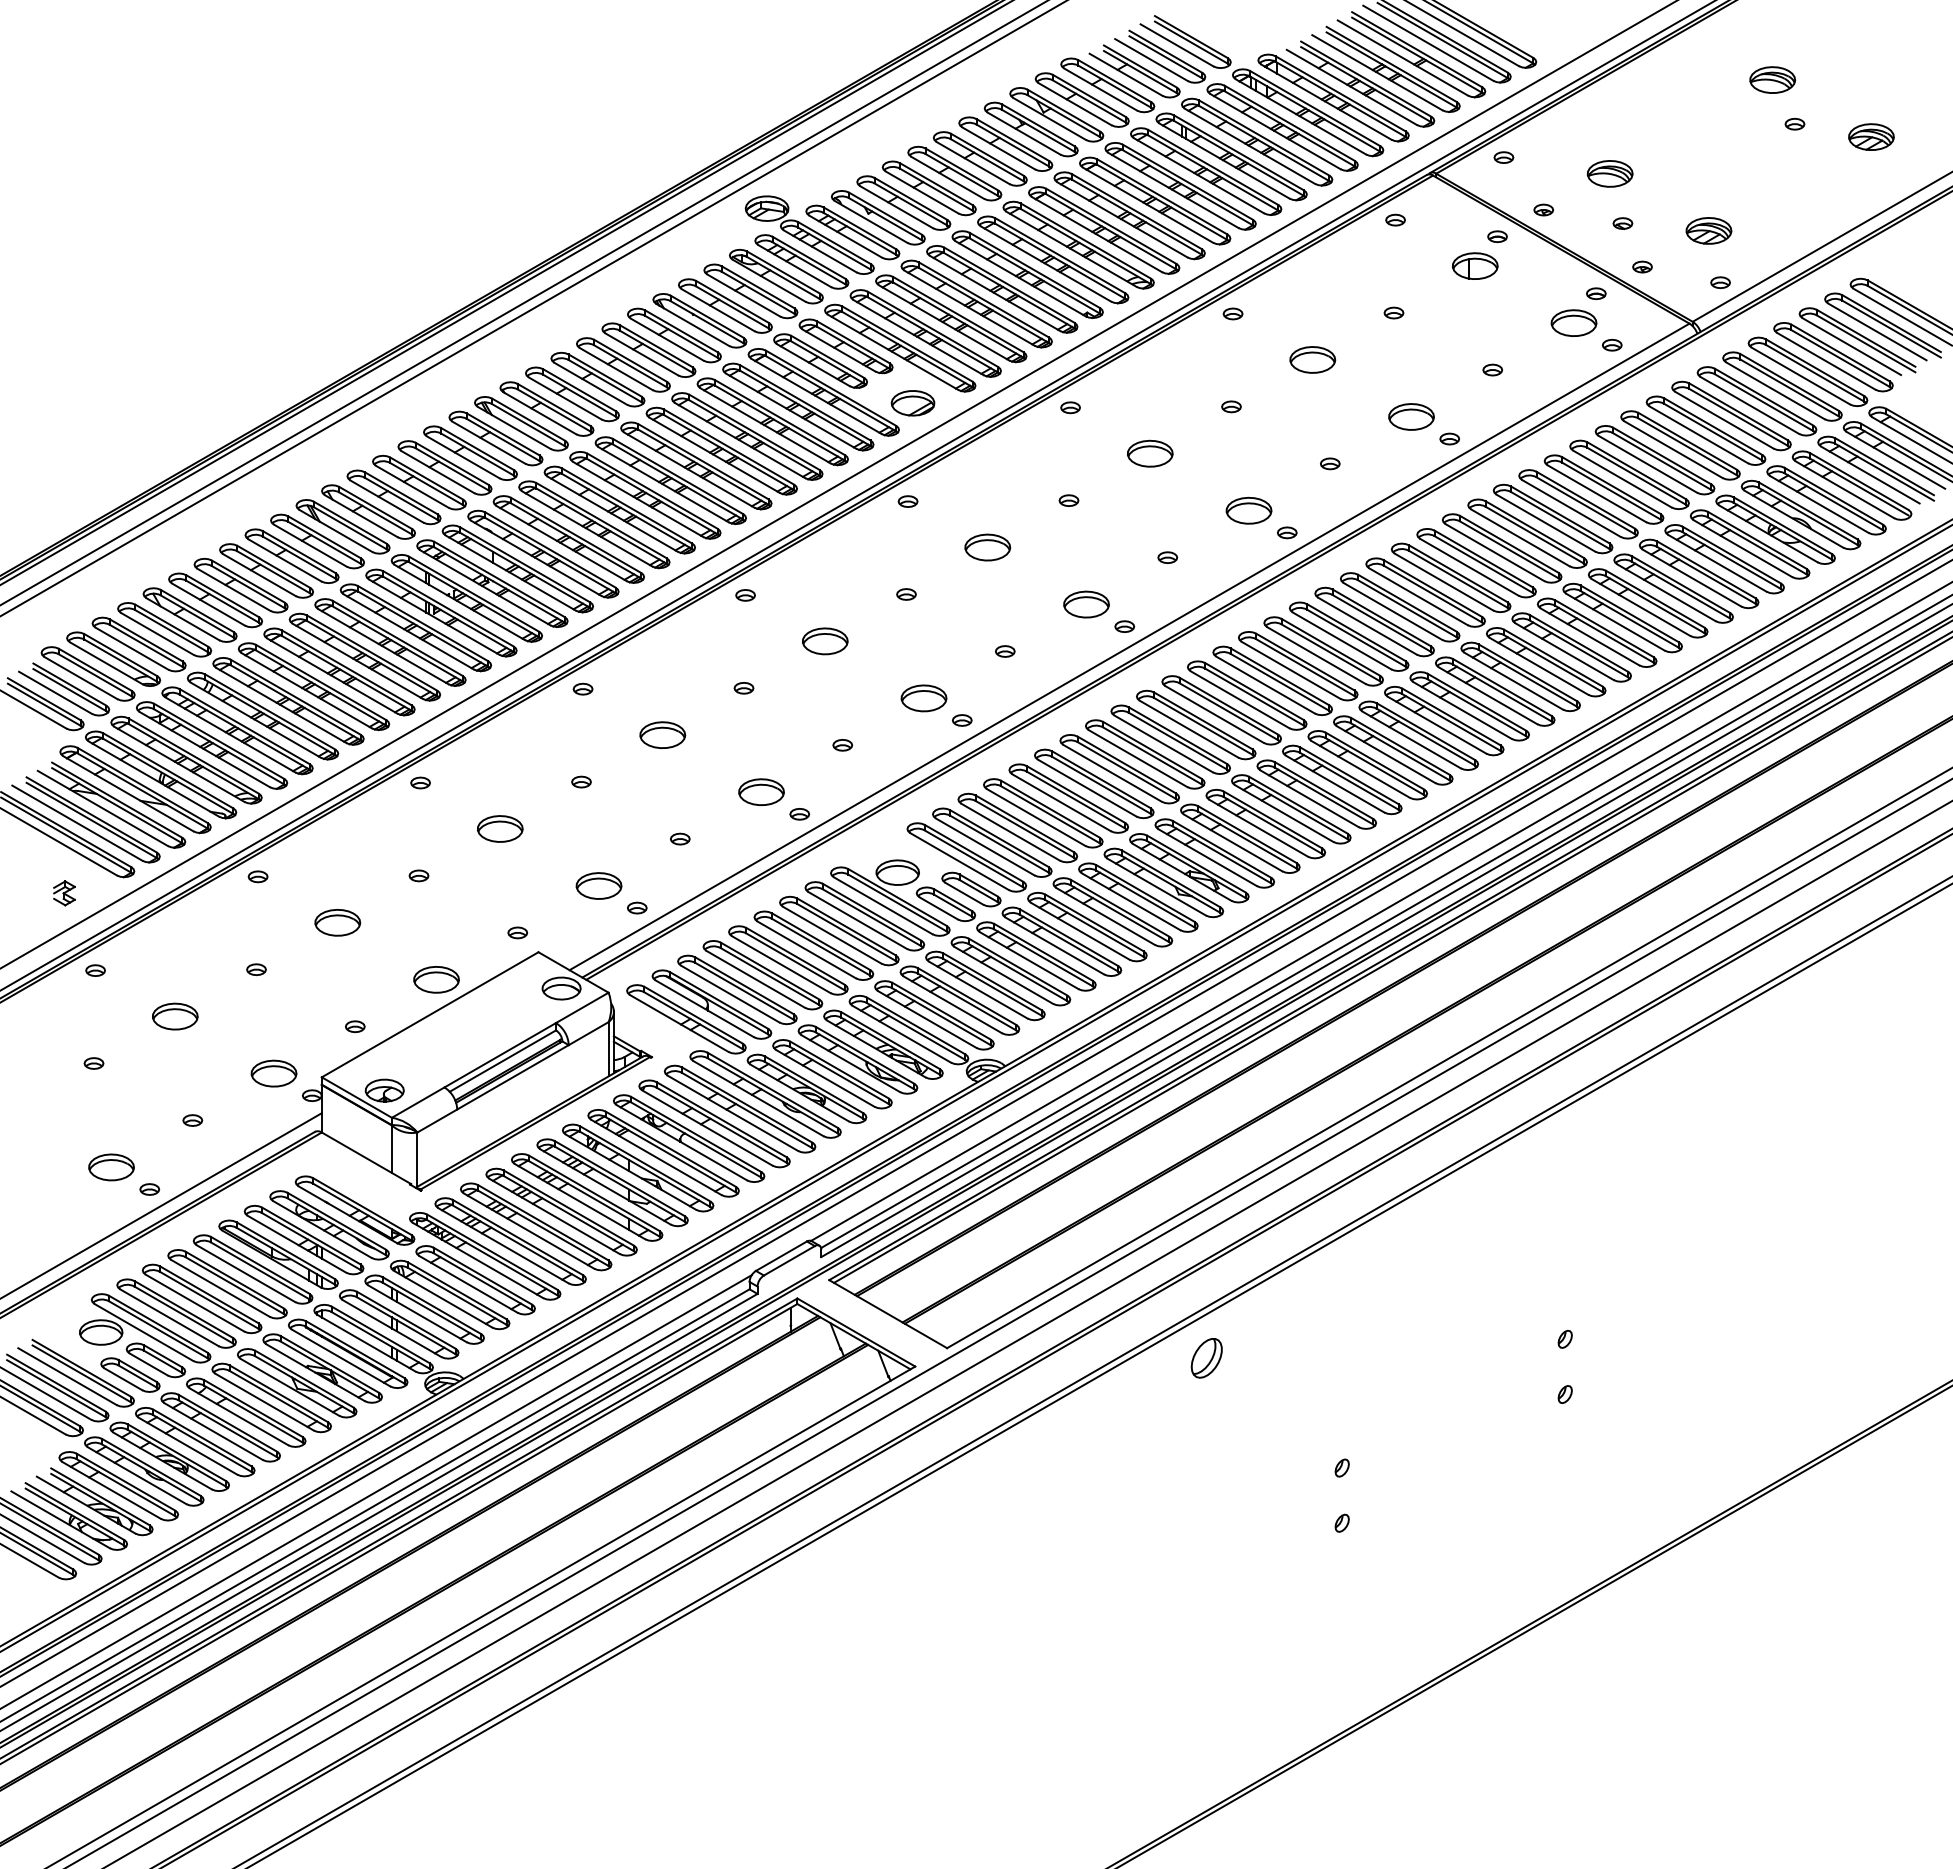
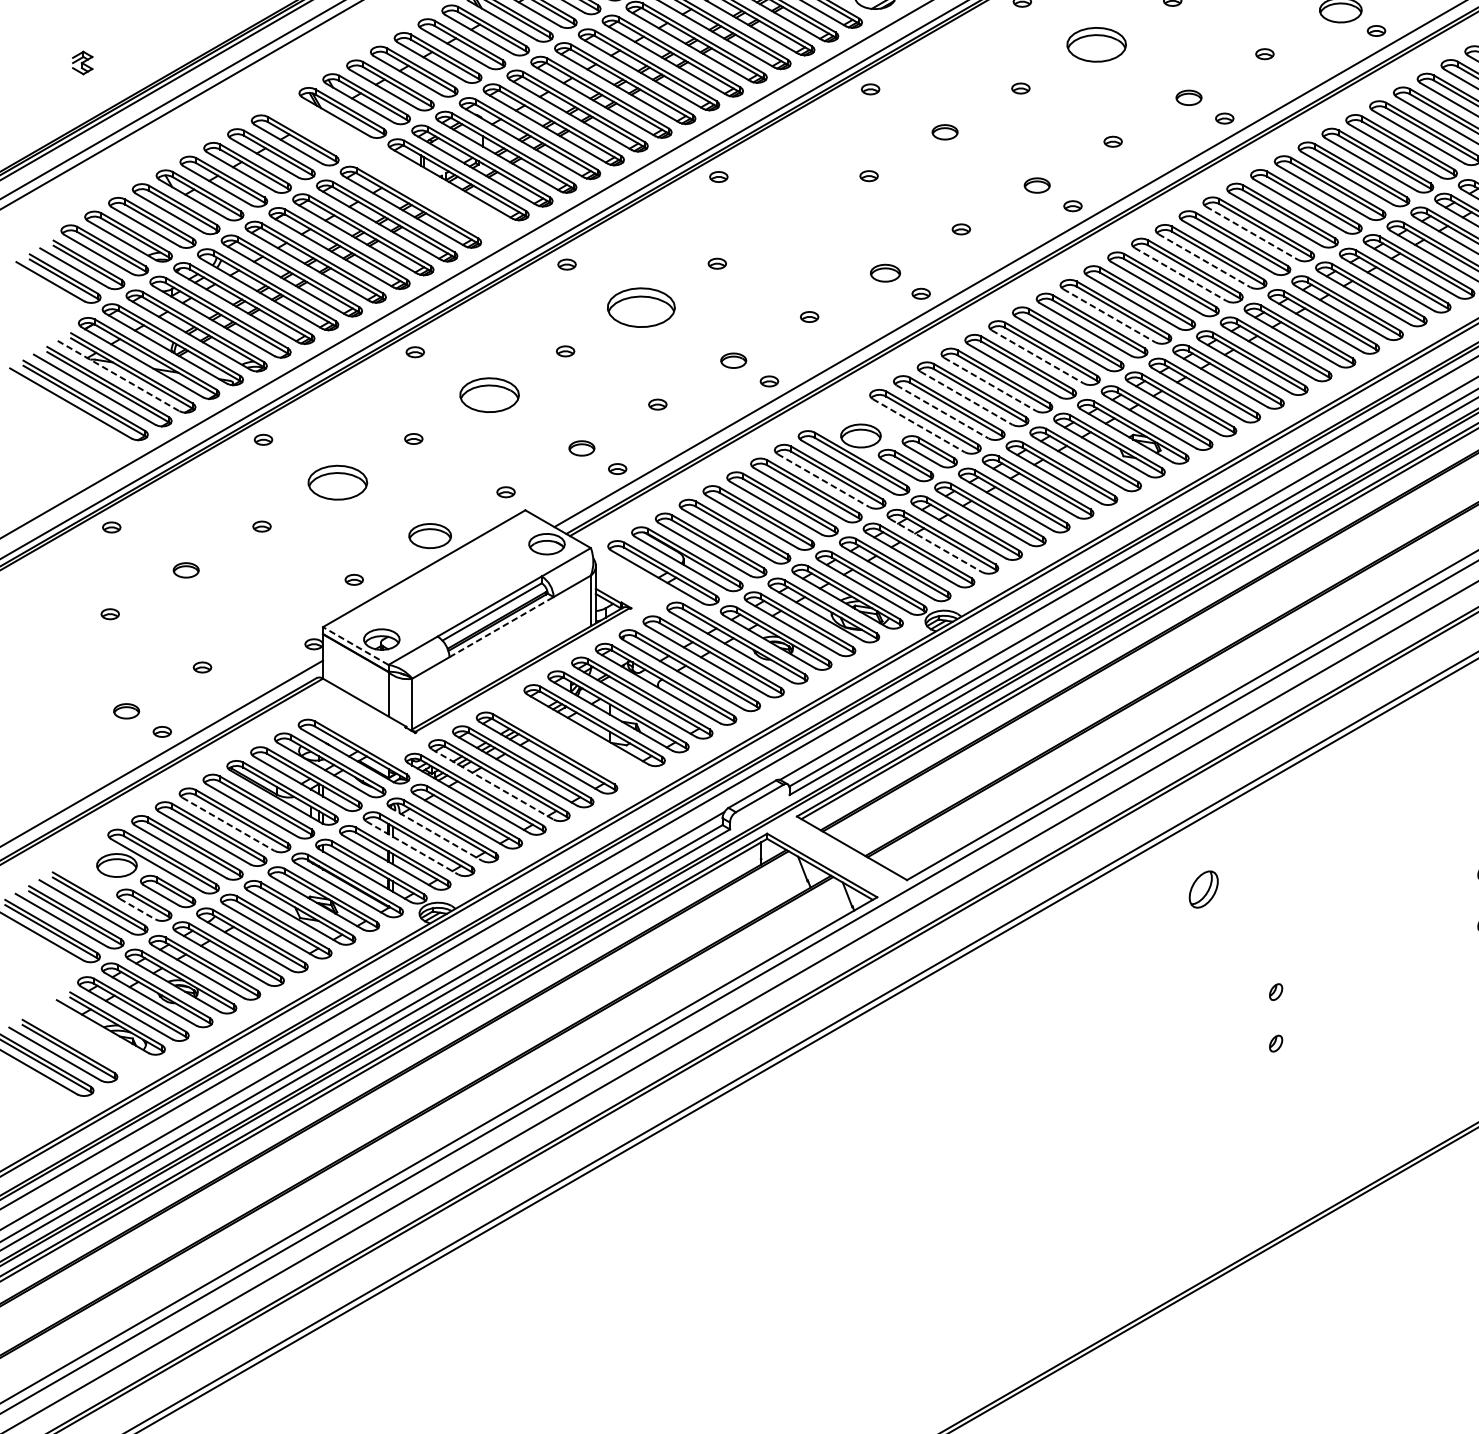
part: (1150, 453) -> (1097, 44), size x1.4
part: (1248, 510) -> (1188, 97), size x0.6
part: (987, 547) -> (944, 132), size x0.6
part: (393, 585) -> (389, 167), removed
part: (1086, 604) -> (1037, 185), size x0.6
part: (825, 641) -> (793, 220), removed
line: (1316, 655) -> (1252, 233), solid -> dashed
line: (1265, 685) -> (1204, 261), solid -> dashed
part: (923, 698) -> (884, 273), size x0.7
line: (1240, 699) -> (1181, 274), solid -> dashed
part: (662, 734) -> (641, 306), size x1.6
line: (1163, 743) -> (1109, 315), solid -> dashed
line: (1087, 788) -> (1038, 357), solid -> dashed
part: (761, 791) -> (733, 360), size x0.6
line: (103, 808) -> (119, 376), solid -> dashed
line: (1036, 817) -> (990, 384), solid -> dashed
part: (500, 828) -> (489, 394), size x1.4
line: (1010, 832) -> (966, 398), solid -> dashed
line: (985, 846) -> (942, 411), solid -> dashed
line: (959, 861) -> (918, 425), solid -> dashed
part: (598, 885) -> (581, 447), size x0.6
part: (64, 893) -> (82, 63), moved
line: (857, 920) -> (823, 480), solid -> dashed
part: (337, 922) -> (337, 482), size x1.4
line: (978, 990) -> (936, 546), solid -> dashed
part: (175, 1016) -> (186, 570), size x0.6
part: (273, 1073) -> (277, 623), removed
line: (513, 1077) -> (502, 627), solid -> dashed
line: (356, 1097) -> (355, 645), solid -> dashed
part: (111, 1167) -> (126, 711), size x0.6
part: (587, 1197) -> (571, 739), removed
line: (503, 1246) -> (492, 785), solid -> dashed
line: (220, 1288) -> (228, 824), solid -> dashed
line: (442, 1299) -> (435, 834), solid -> dashed
line: (417, 1313) -> (412, 847), solid -> dashed
part: (1206, 1358) -> (1203, 889), moved
line: (123, 1379) -> (137, 909), solid -> dashed
part: (68, 1516) -> (86, 1037), removed

